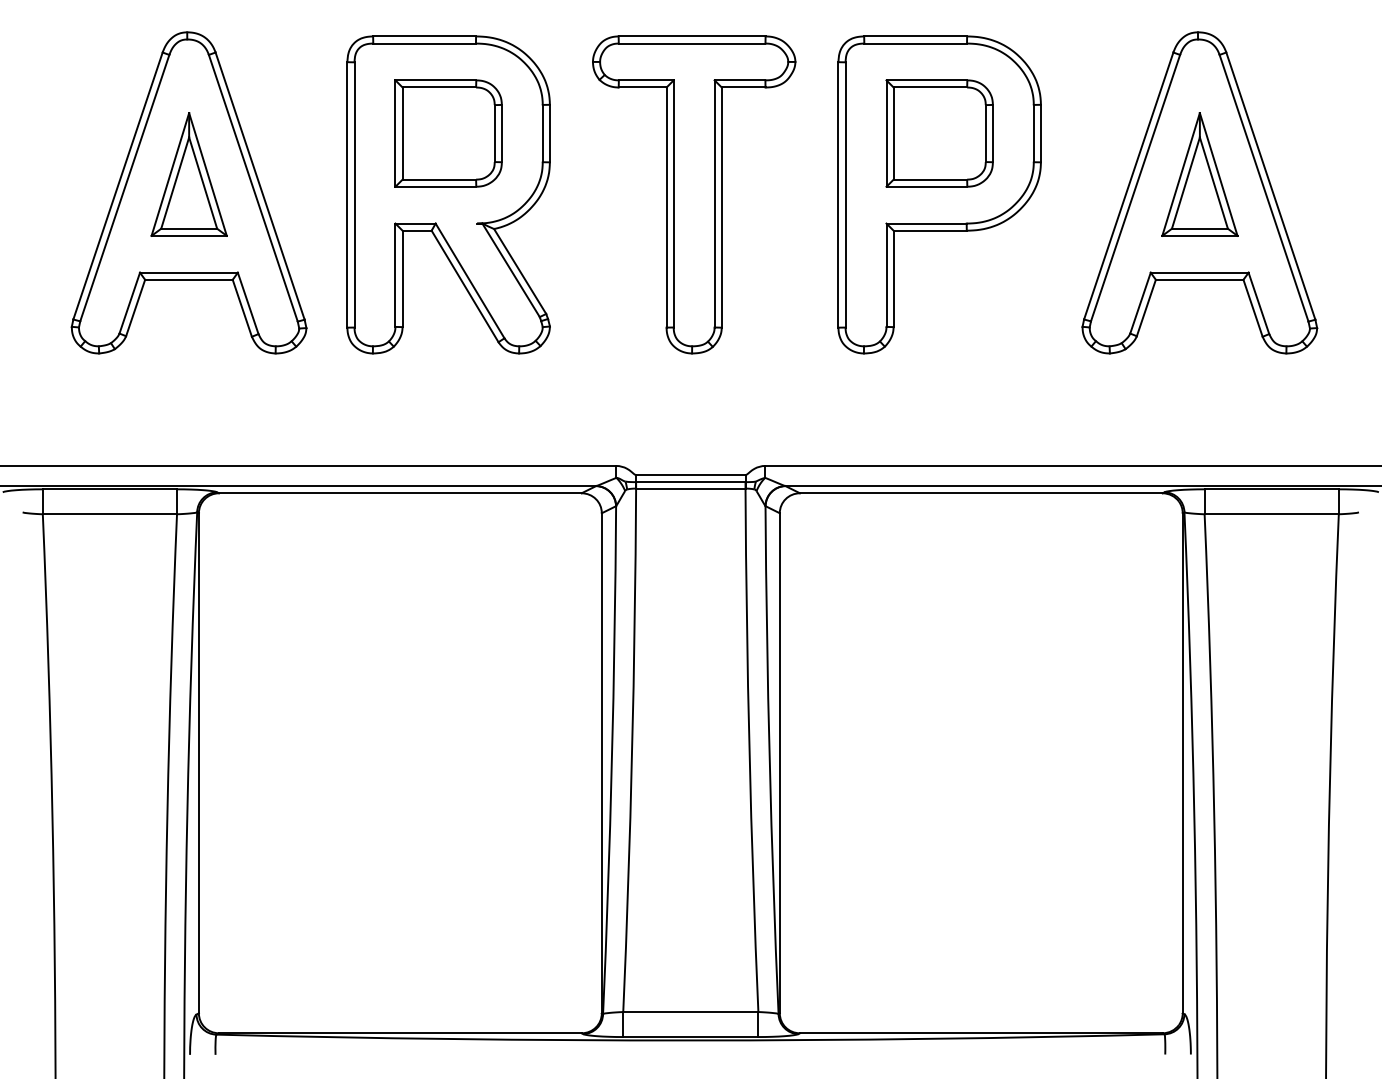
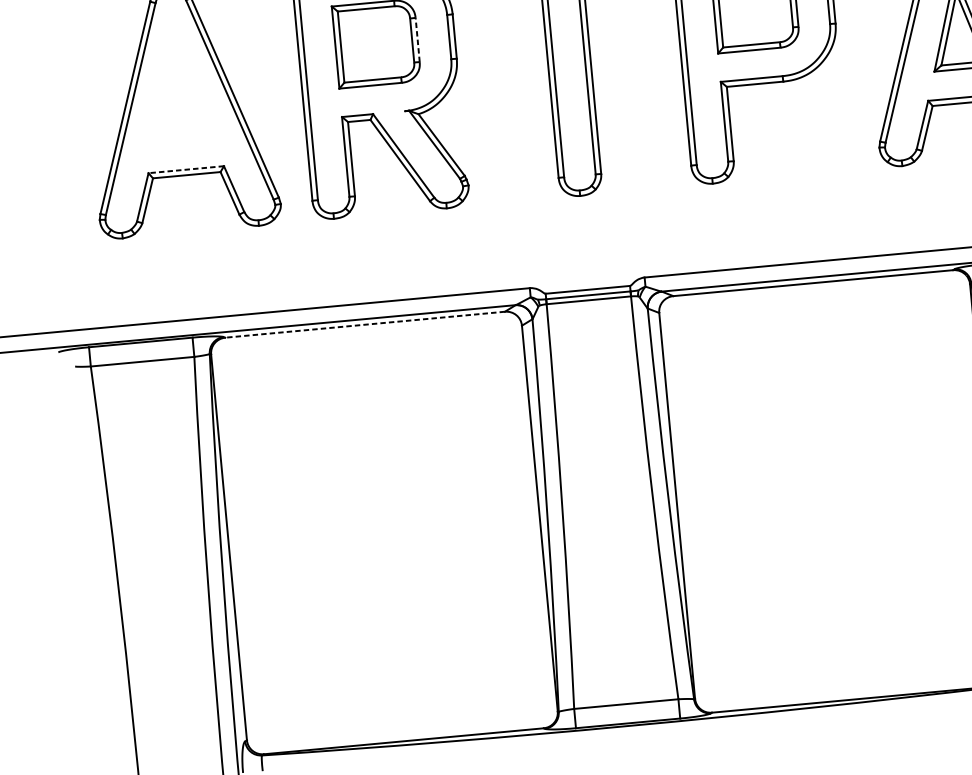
line: (501, 133) -> (417, 39), solid -> dashed
part: (188, 174) -> (178, 93), removed
line: (188, 272) -> (185, 169), solid -> dashed
line: (399, 493) -> (364, 324), solid -> dashed

